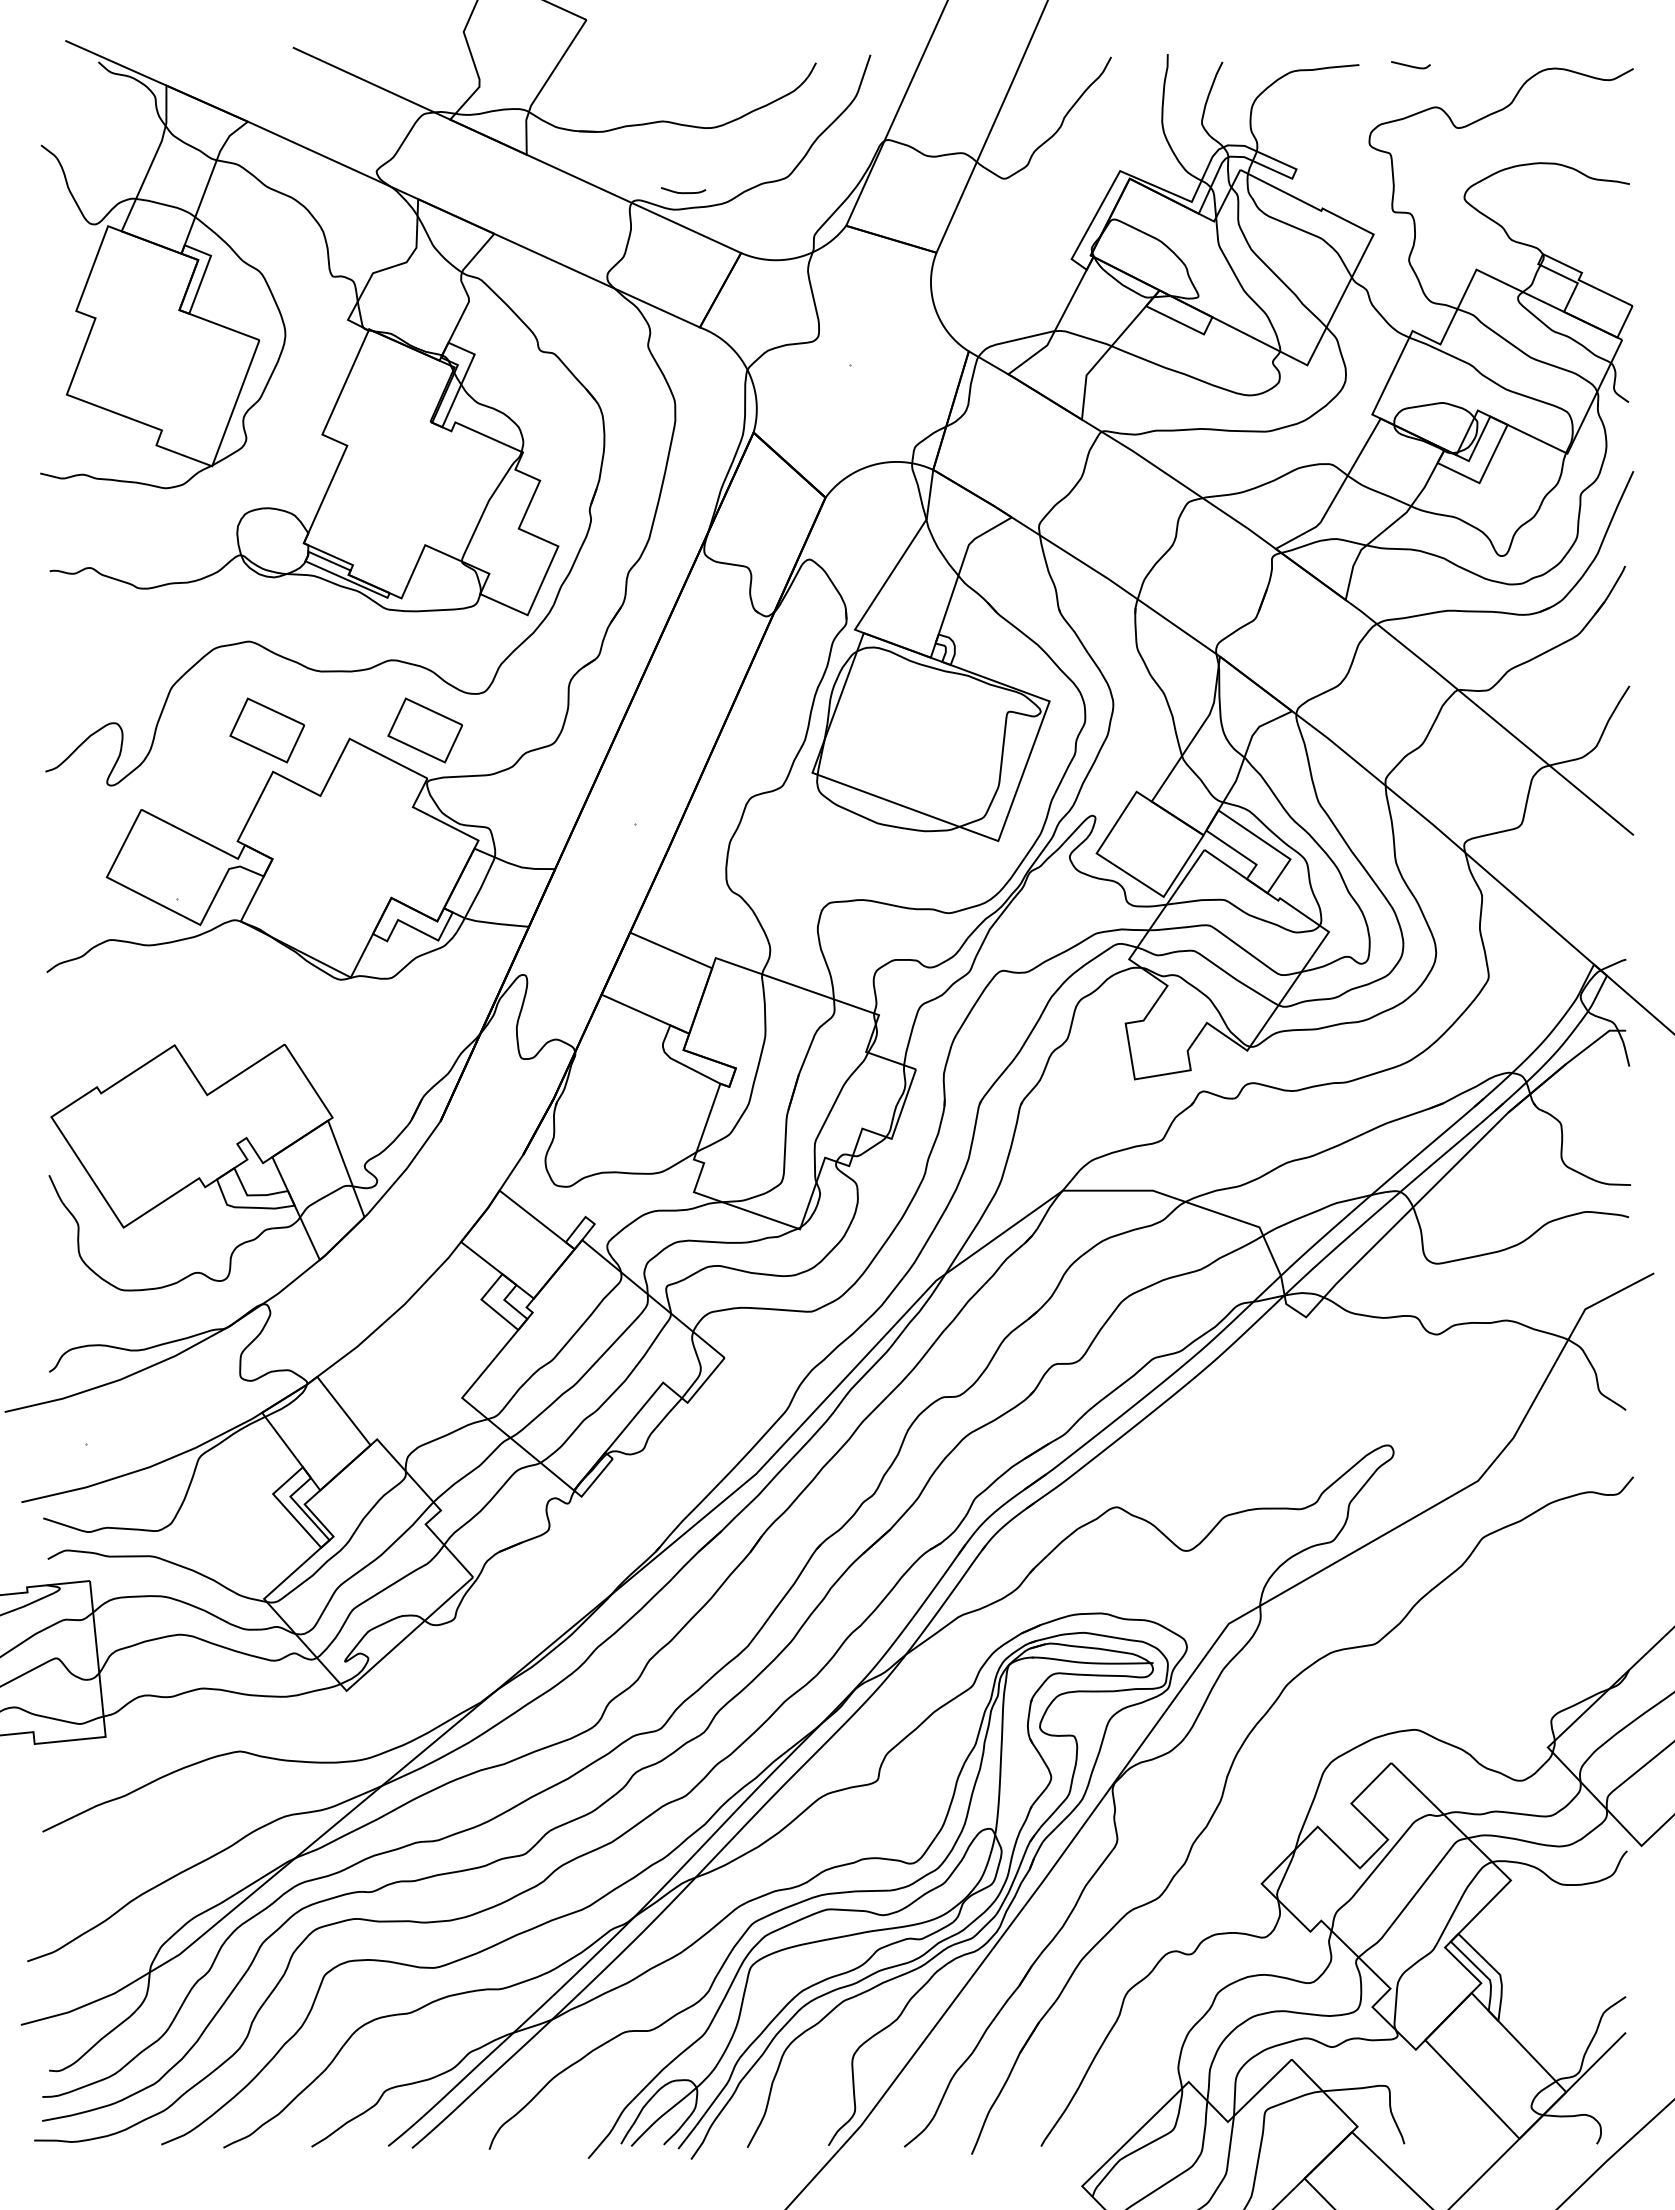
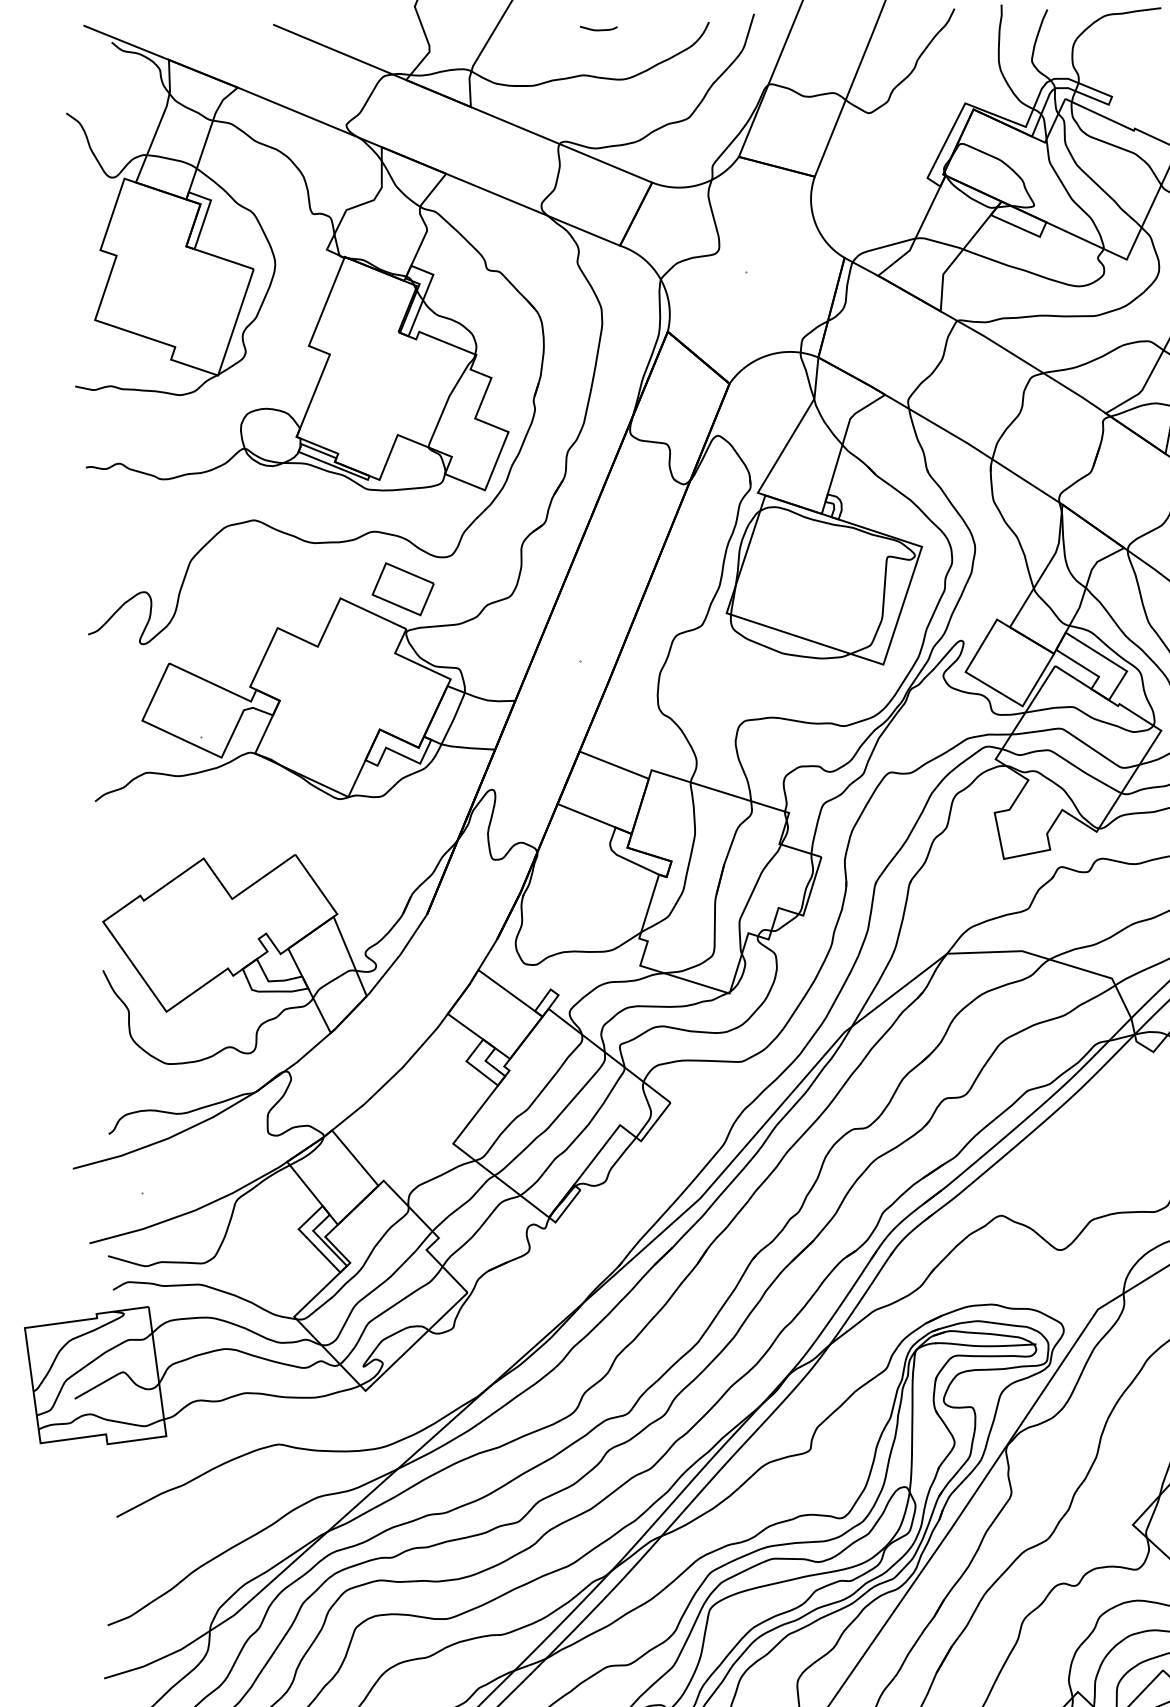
curve: (683, 192) -> (598, 29), moved
part: (267, 730) -> (271, 593), removed

